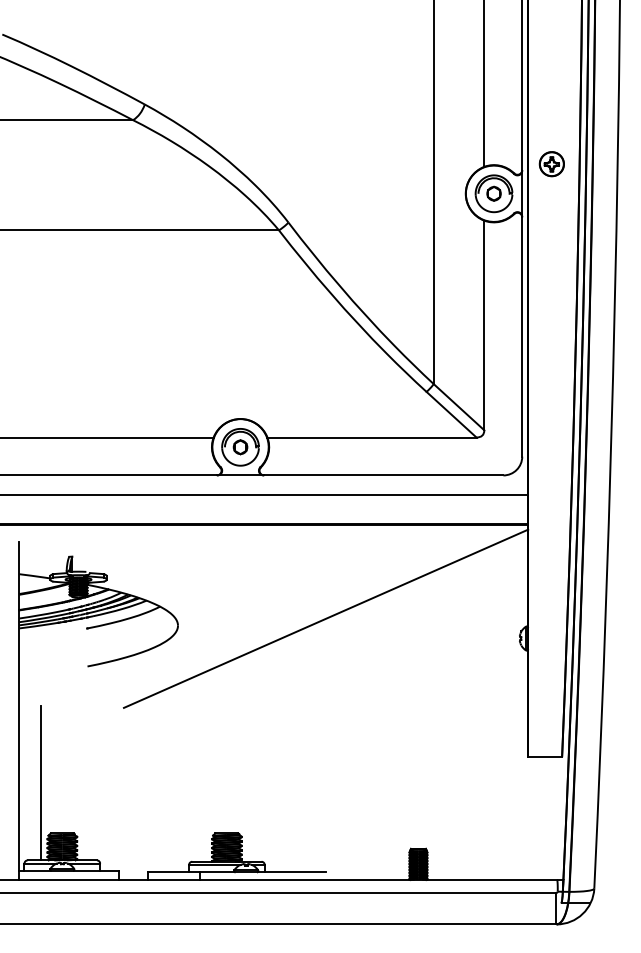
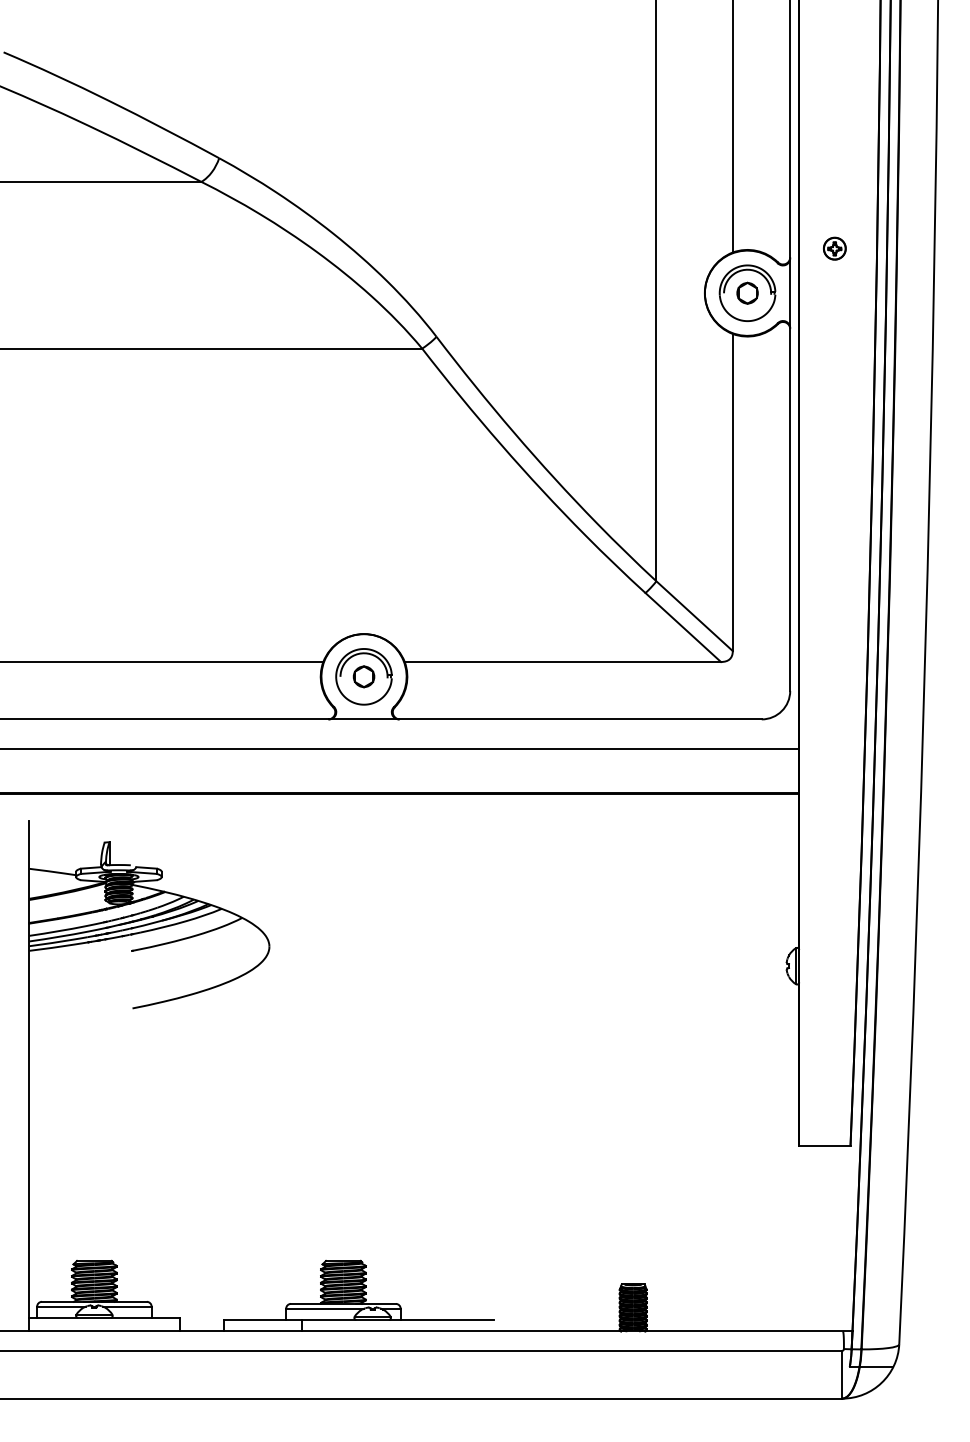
part: (551, 164) -> (834, 248), size x0.6
line: (325, 618) -> (492, 935), removed
line: (41, 783) -> (62, 1185), removed

